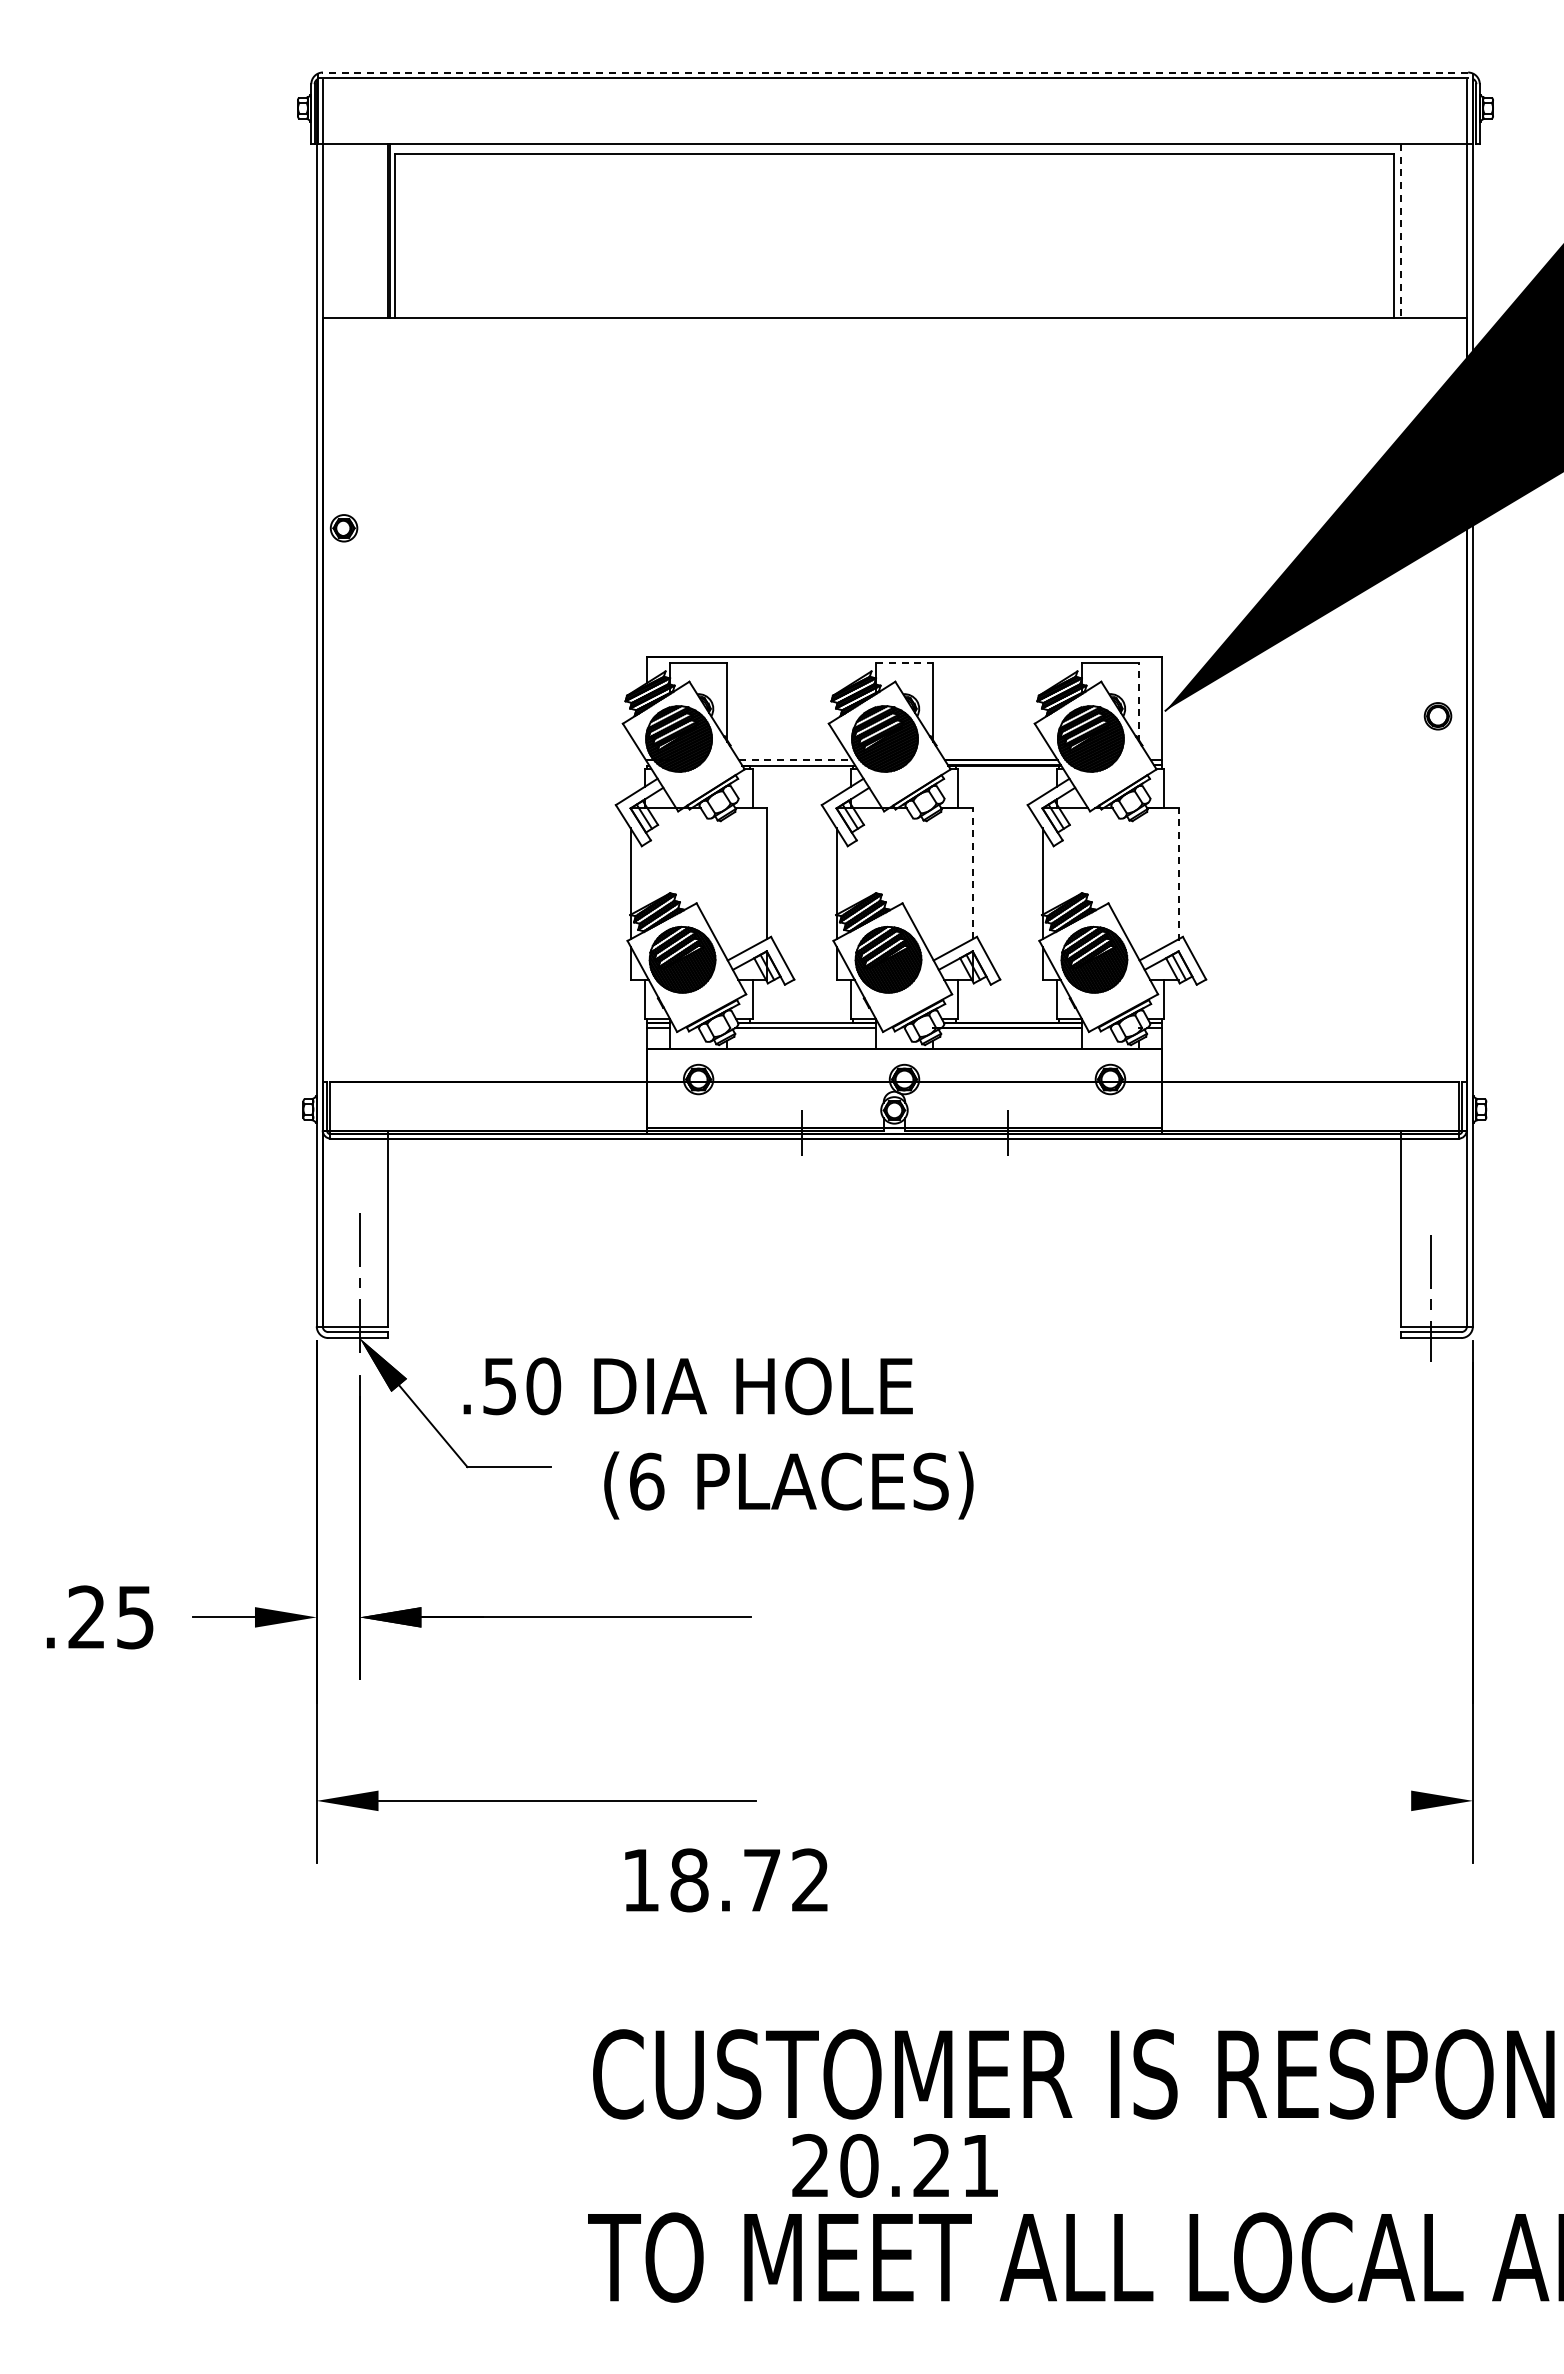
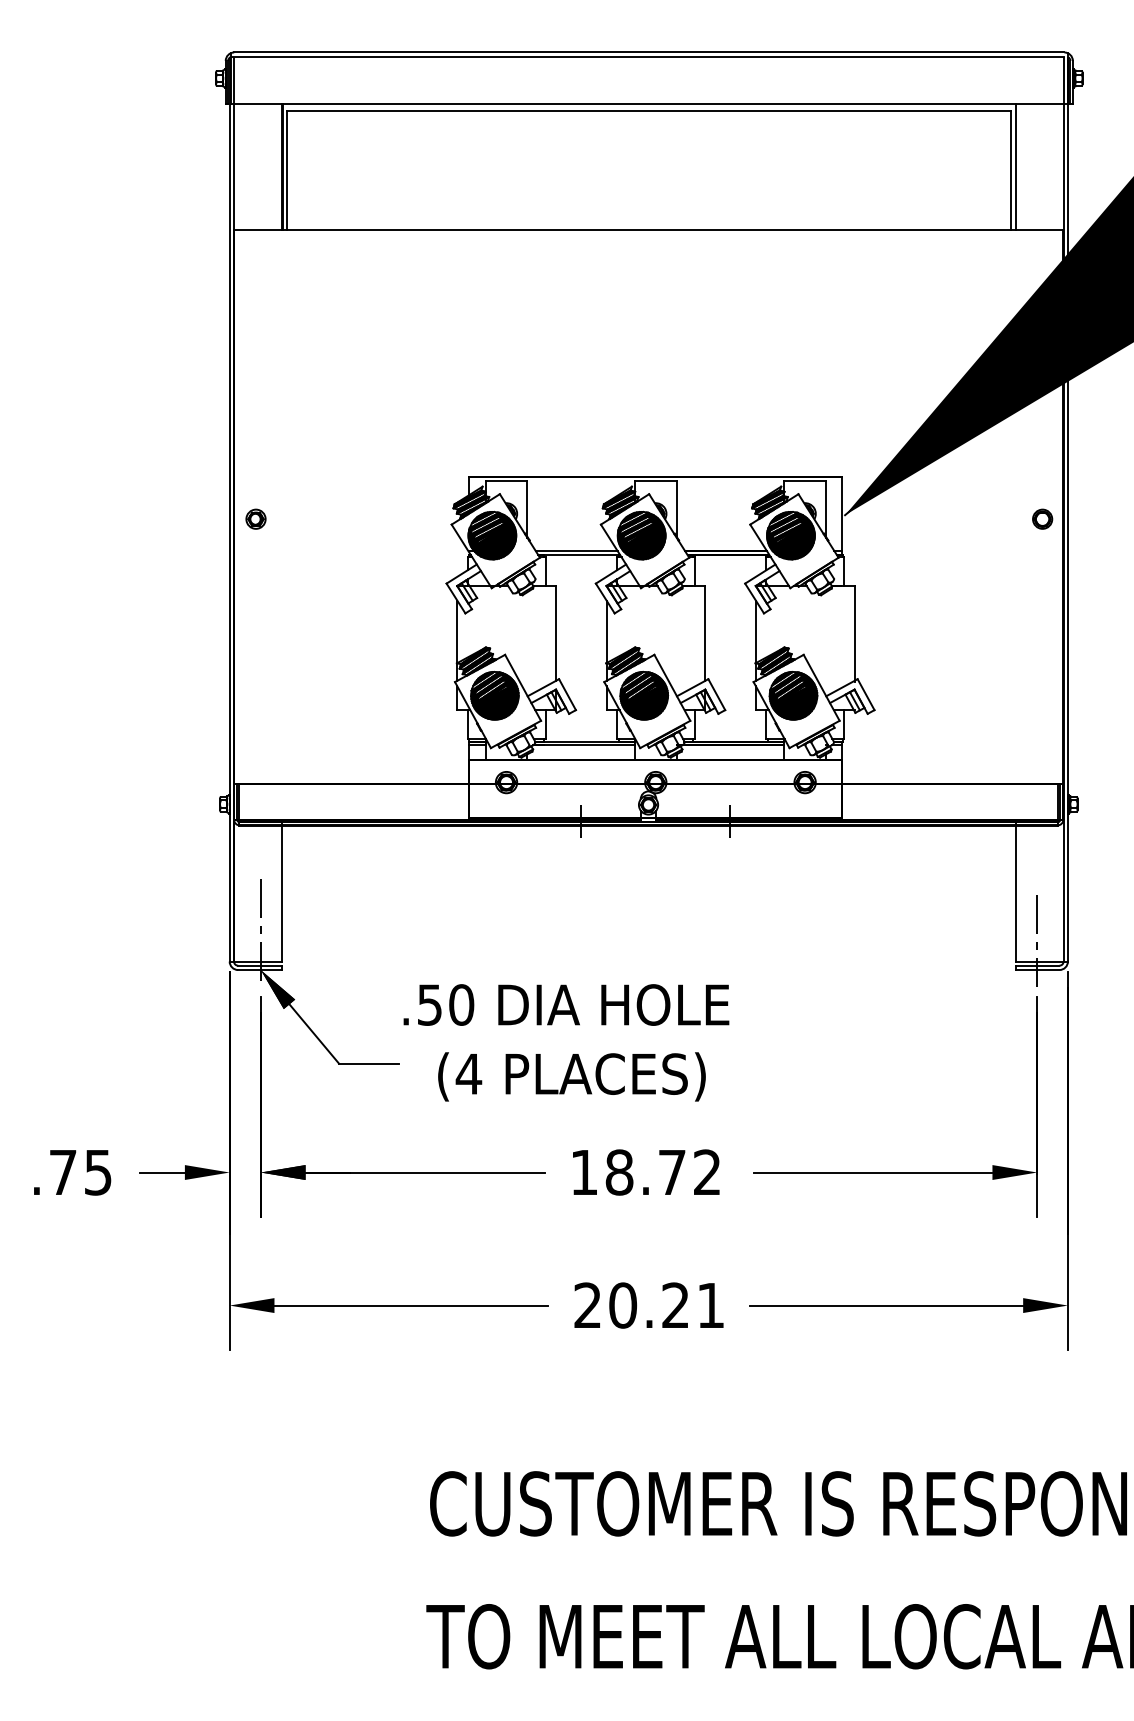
line: (894, 72) -> (648, 52), dashed -> solid
line: (1401, 230) -> (1016, 167), dashed -> solid
part: (343, 528) -> (255, 519), moved
line: (904, 663) -> (655, 480), dashed -> solid
line: (1139, 702) -> (826, 509), dashed -> solid
line: (796, 760) -> (577, 551), dashed -> solid
line: (972, 873) -> (705, 633), dashed -> solid
line: (1178, 874) -> (854, 633), dashed -> solid
text: (687, 1386) -> (565, 1005), moved
text: (646, 1481) -> (468, 1074), (6 -> (4
text: (86, 1616) -> (62, 1171), .25 -> .75
part: (1234, 1616) -> (895, 1171), added
line: (1222, 1800) -> (886, 1305), added
text: (726, 1880) -> (646, 1172), moved
text: (894, 2165) -> (648, 1305), moved

